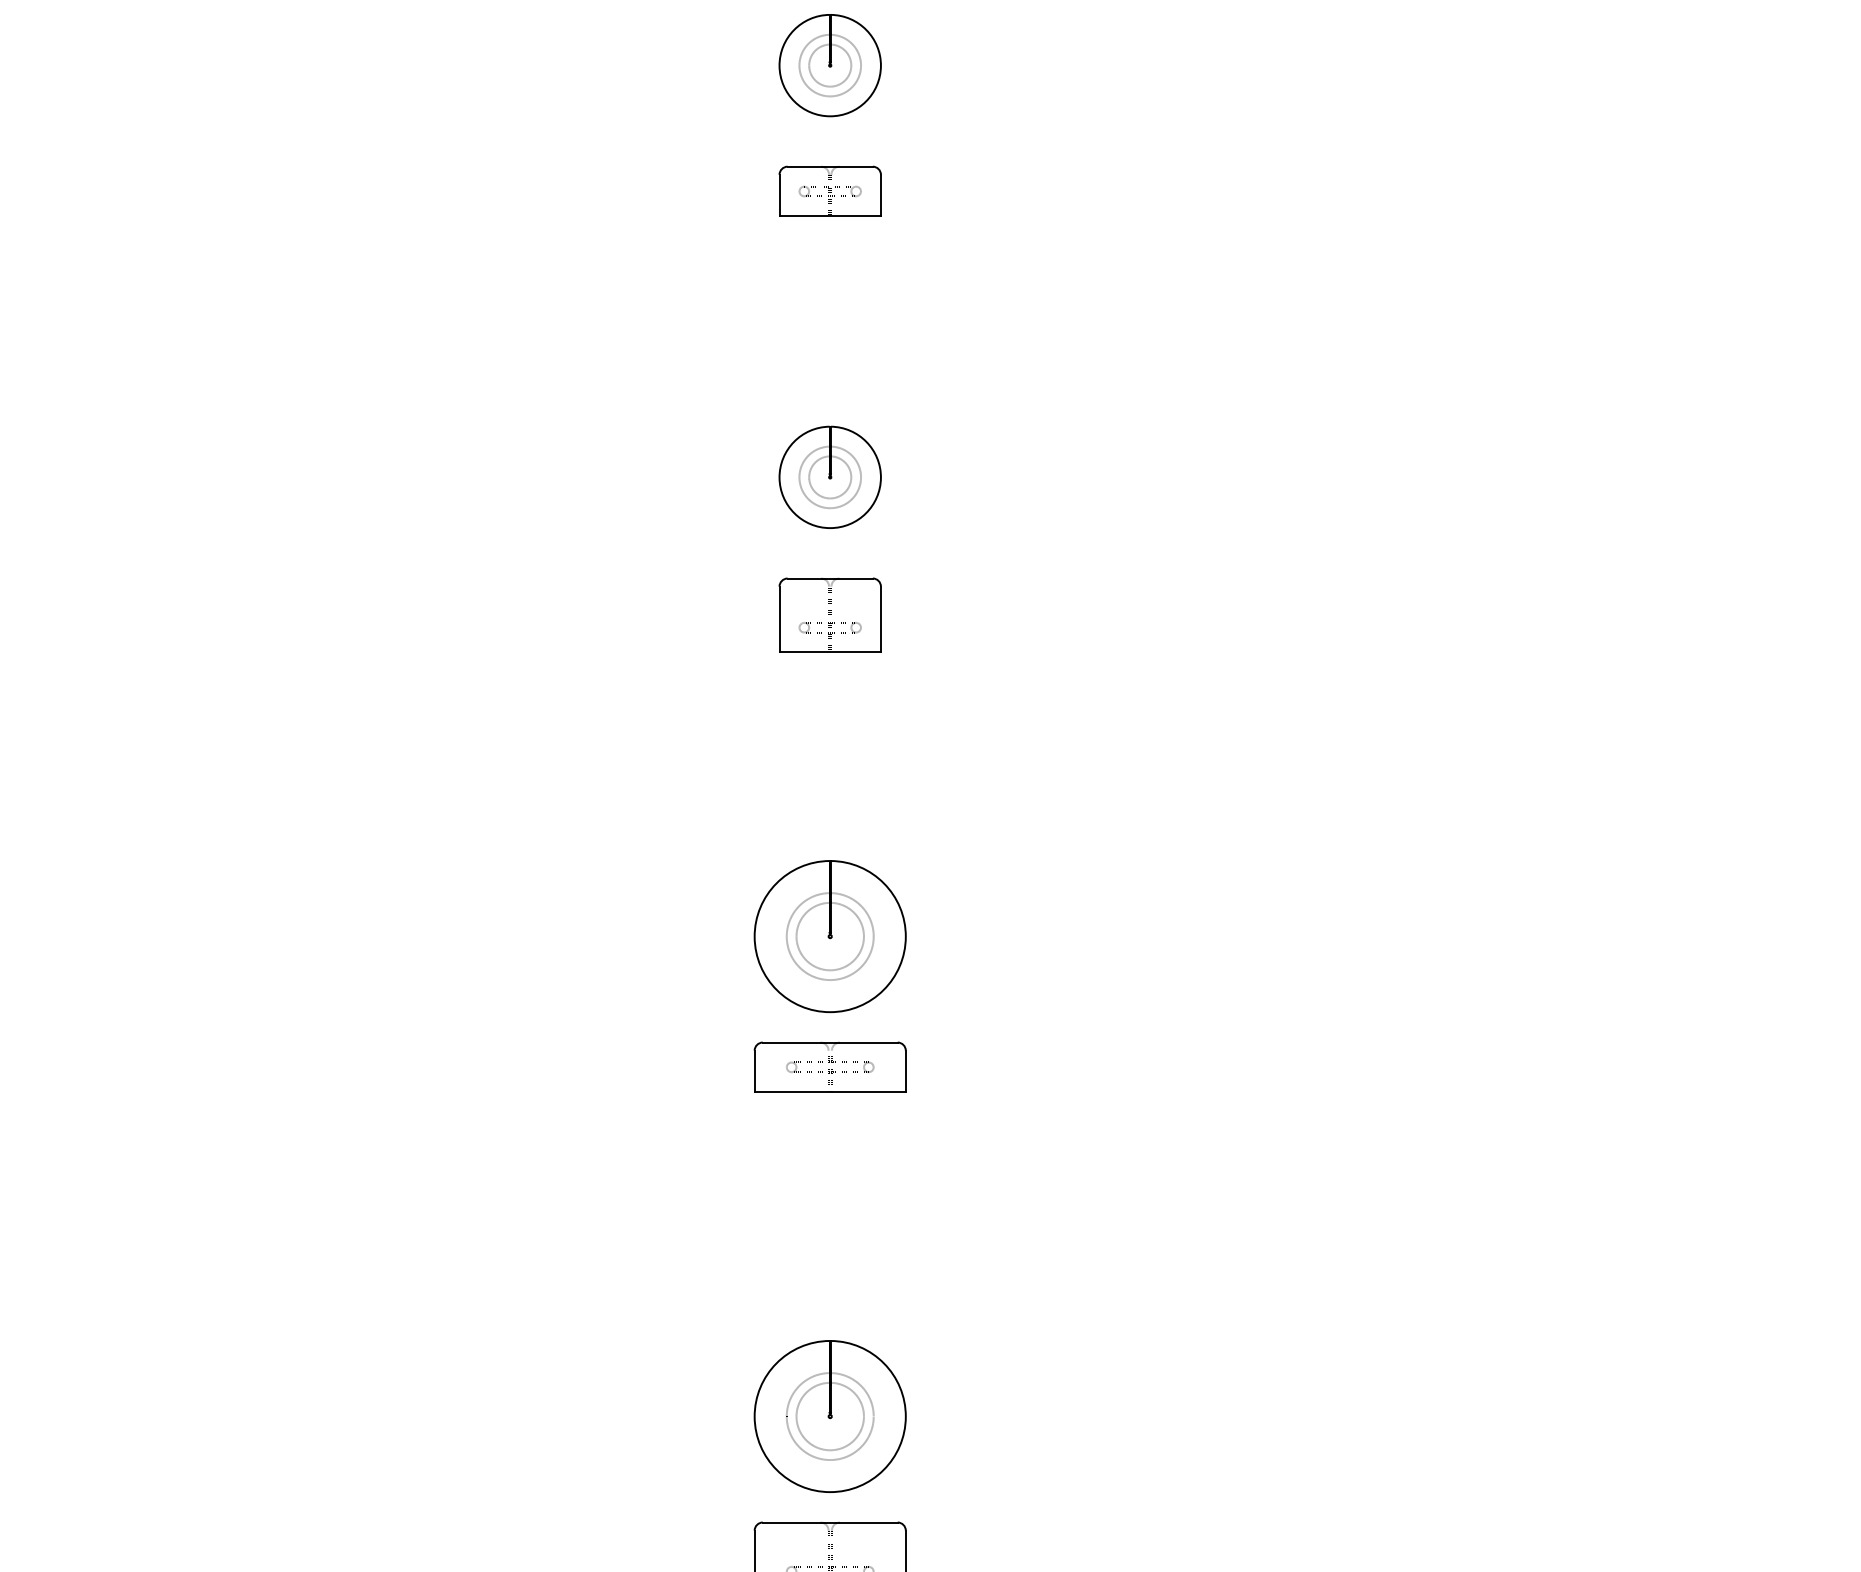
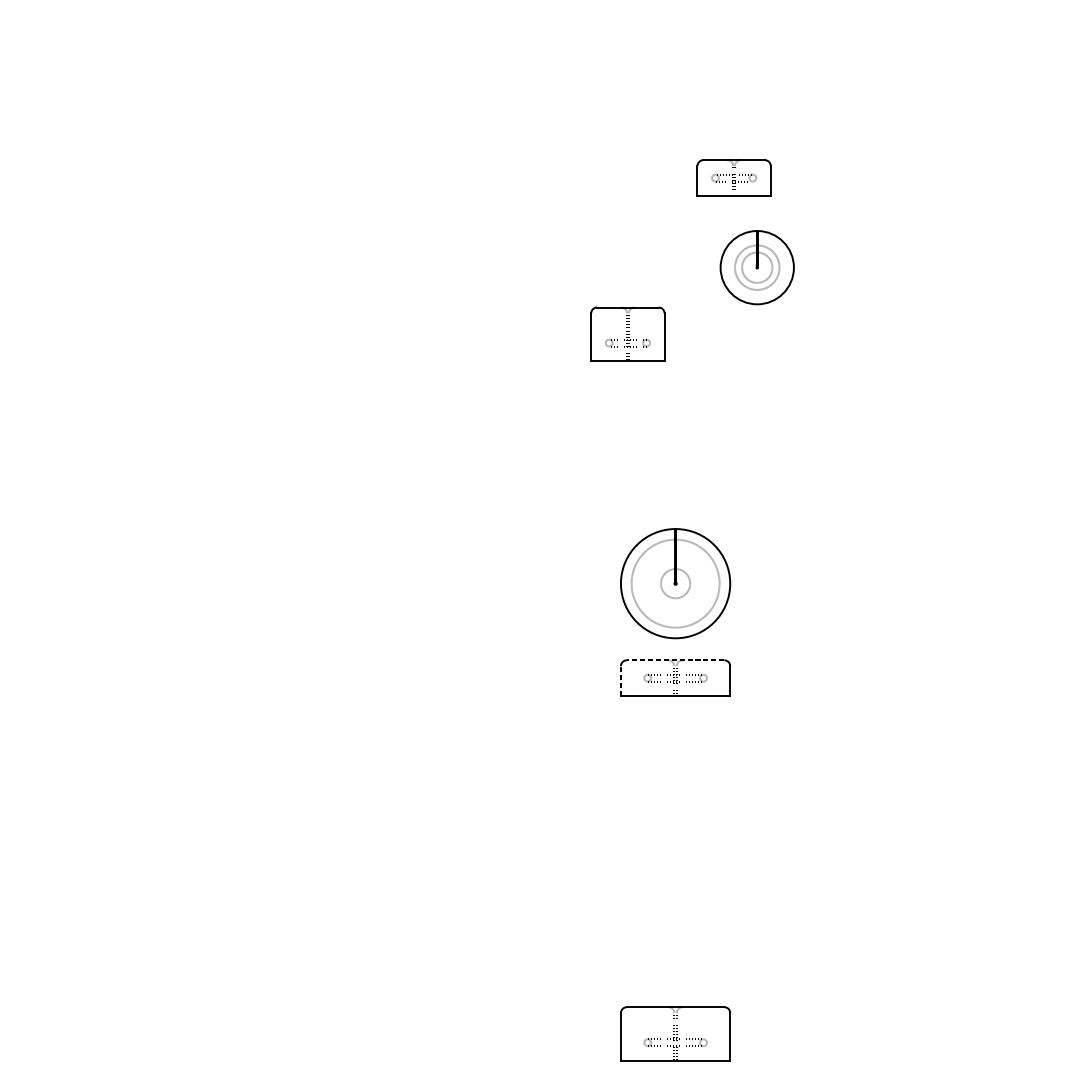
part: (829, 190) -> (733, 177), moved
part: (829, 476) -> (756, 267), moved
part: (829, 614) -> (627, 333), moved
circle: (829, 936) -> (675, 583), size x0.6
circle: (829, 936) -> (675, 583), size x1.4
line: (829, 1042) -> (675, 660), solid -> dashed
line: (754, 1071) -> (620, 681), solid -> dashed
part: (829, 1416) -> (675, 930), removed

